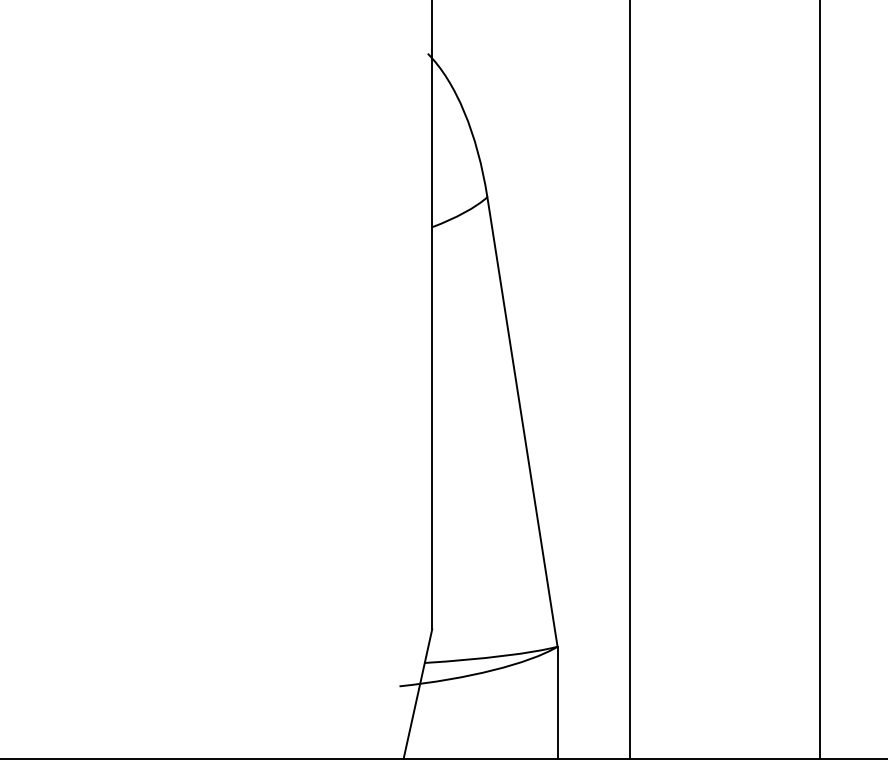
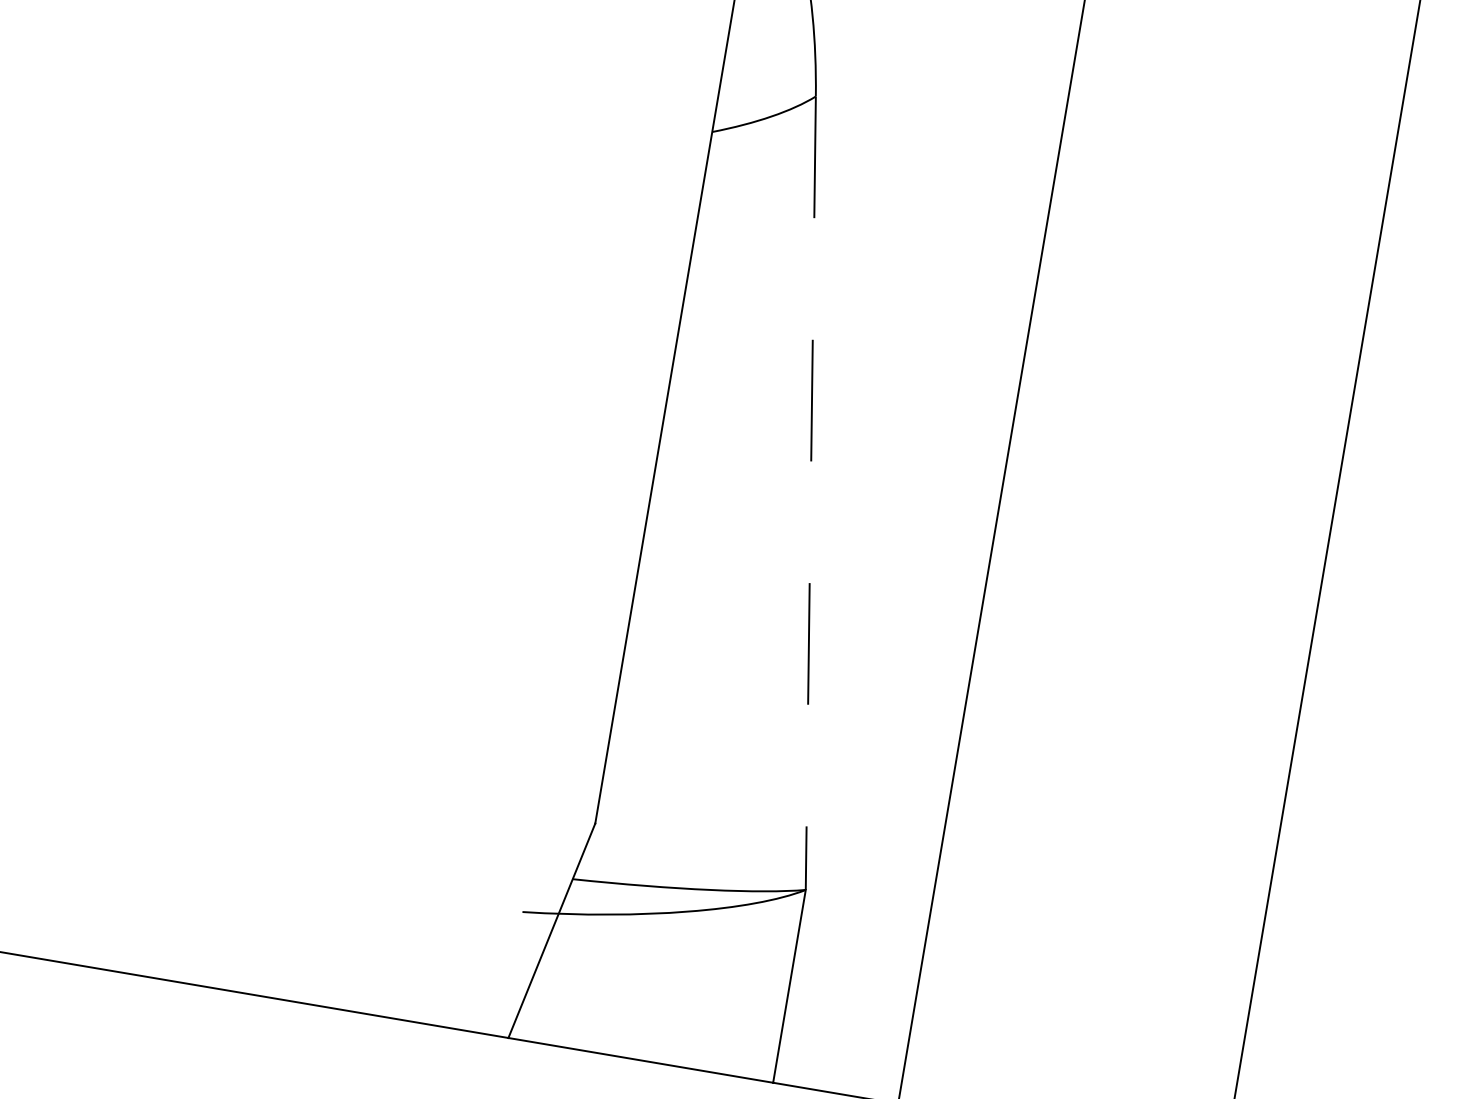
line: (522, 422) -> (810, 494), solid -> dashed

